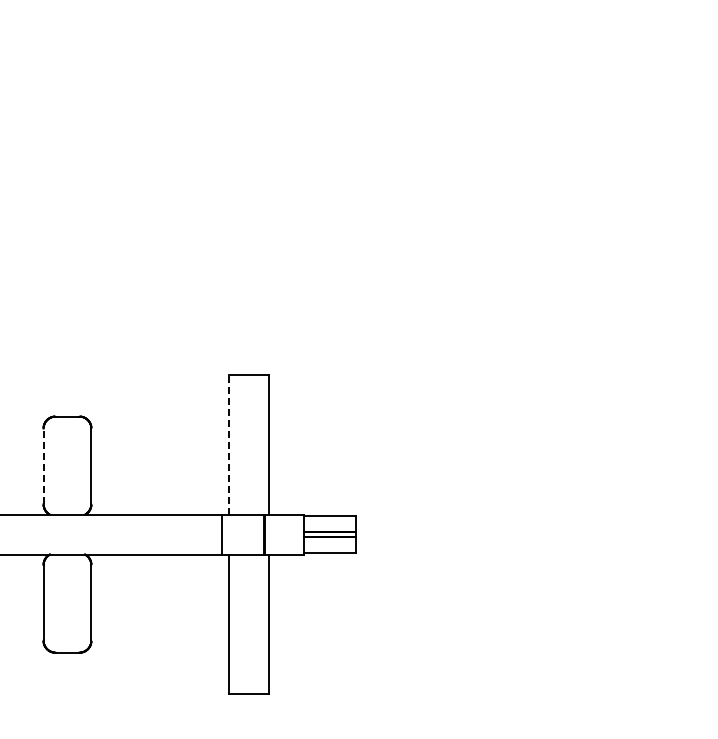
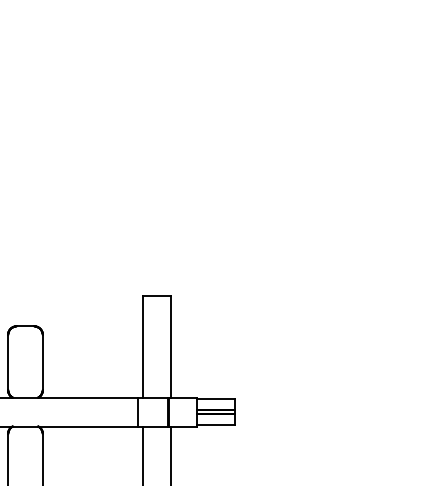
line: (228, 445) -> (142, 347), dashed -> solid
line: (43, 466) -> (8, 362), dashed -> solid

